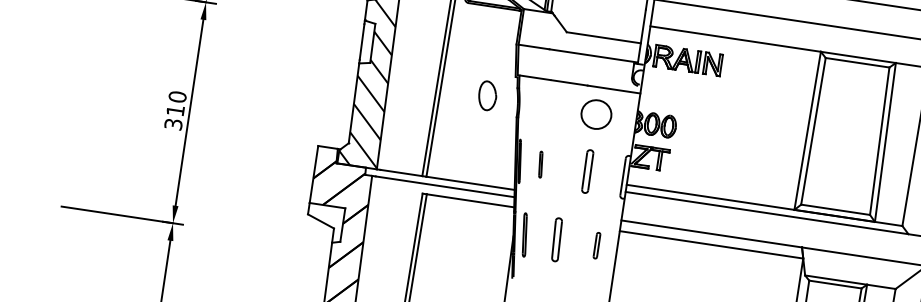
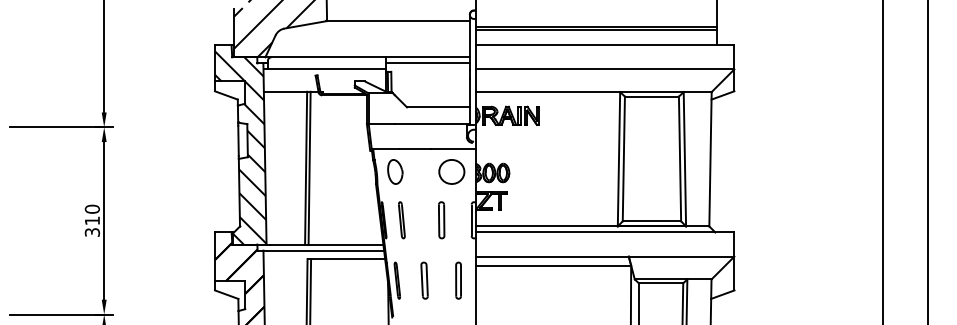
part: (487, 95) -> (395, 171), moved
part: (596, 113) -> (451, 171), moved
part: (540, 164) -> (401, 220), size x1.67
part: (596, 245) -> (458, 280), size x1.67

